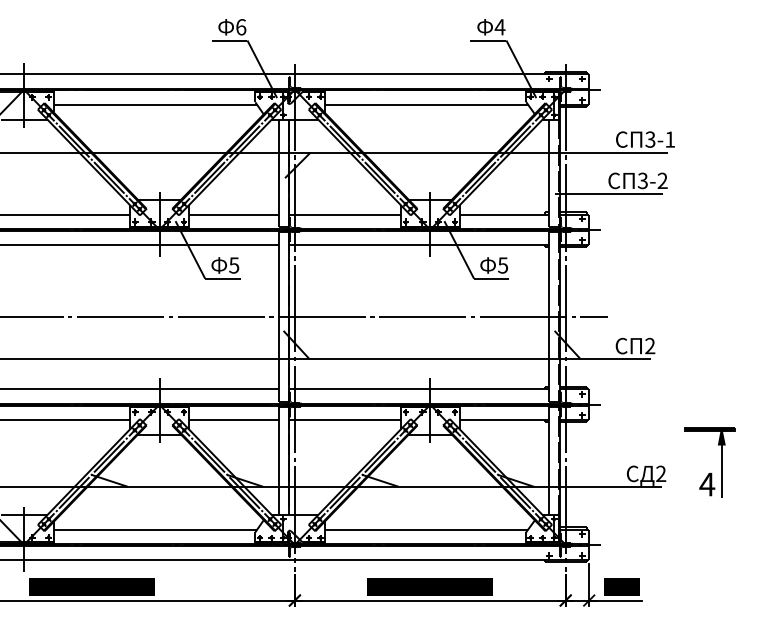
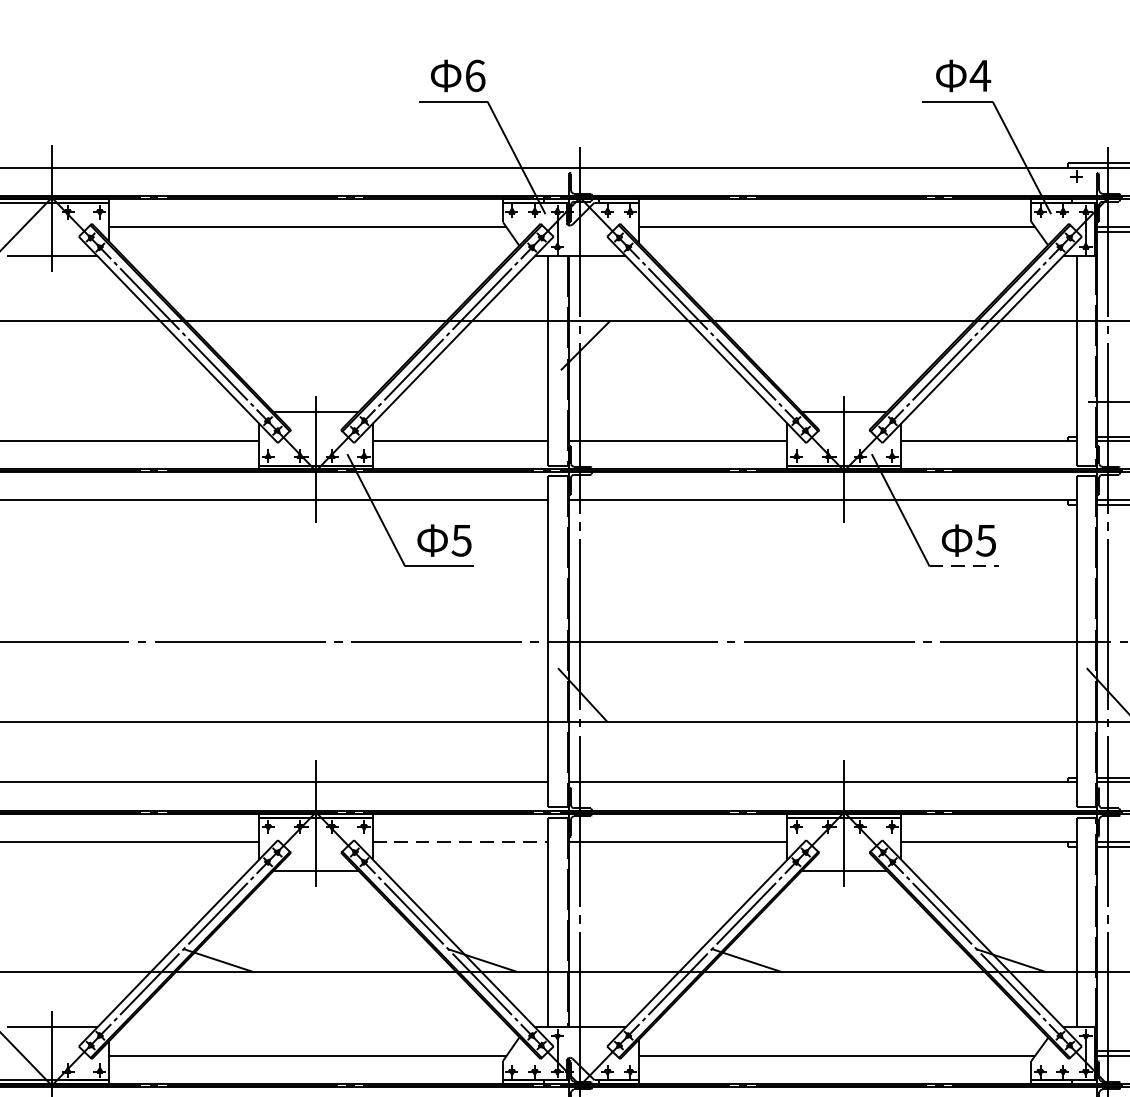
line: (491, 278) -> (963, 565), solid -> dashed
line: (233, 420) -> (460, 842), solid -> dashed

